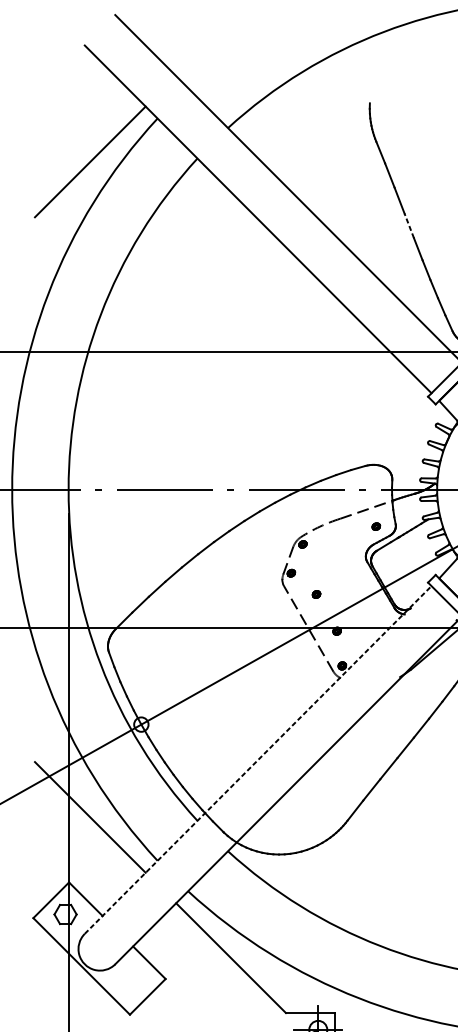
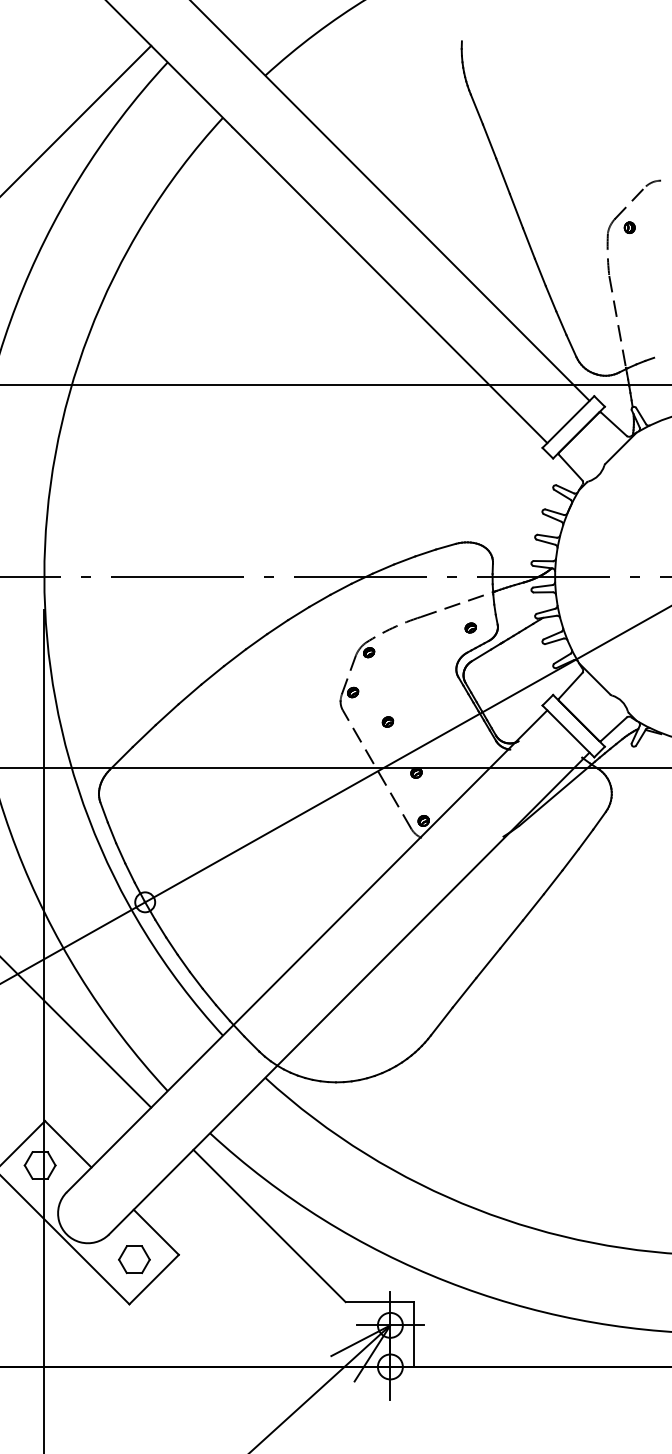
line: (409, 225) -> (516, 210), dashed -> solid
line: (258, 759) -> (307, 950), dashed -> solid
part: (133, 982) -> (134, 1259), added

